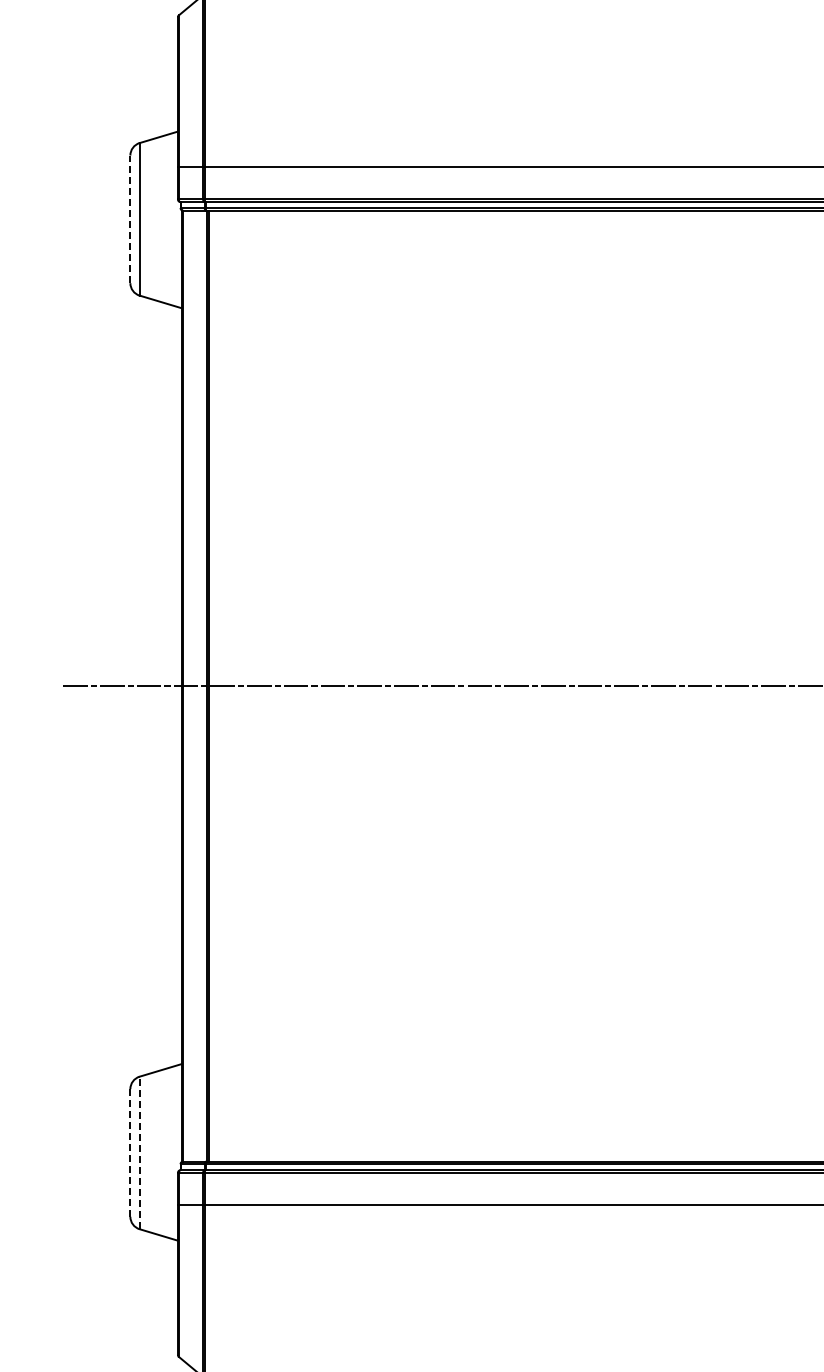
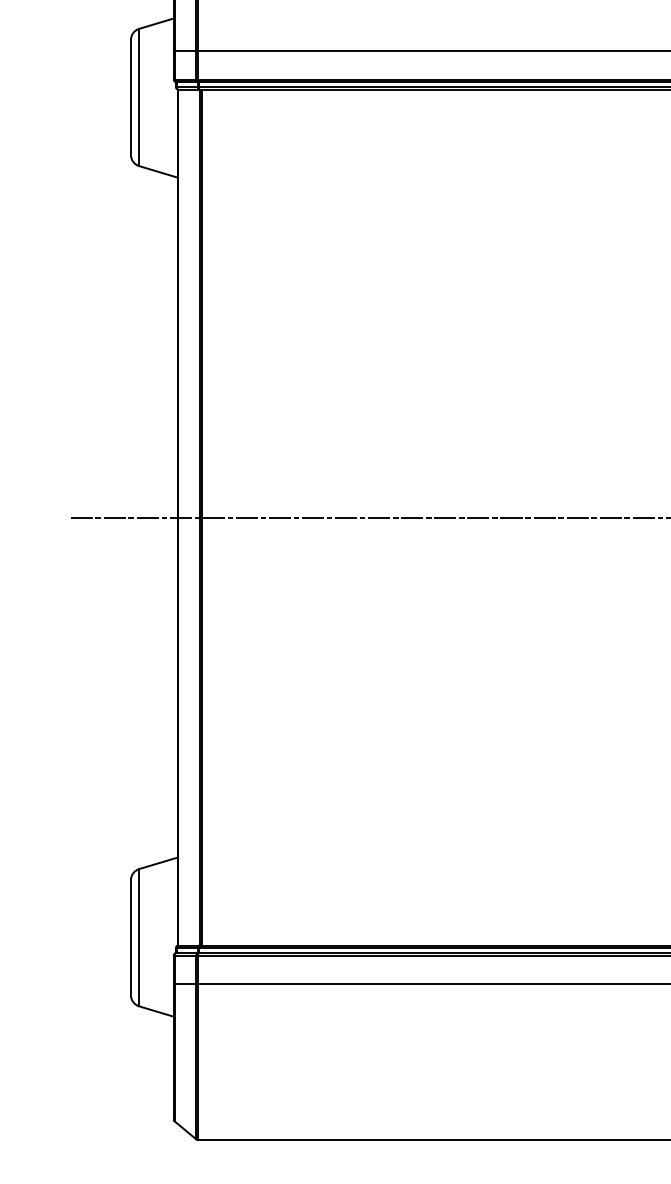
line: (130, 219) -> (131, 97), dashed -> solid
line: (130, 1152) -> (131, 937), dashed -> solid
line: (139, 1152) -> (139, 937), dashed -> solid

